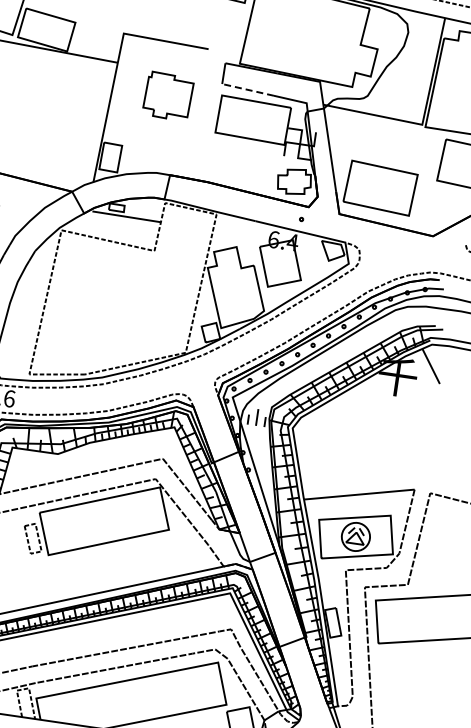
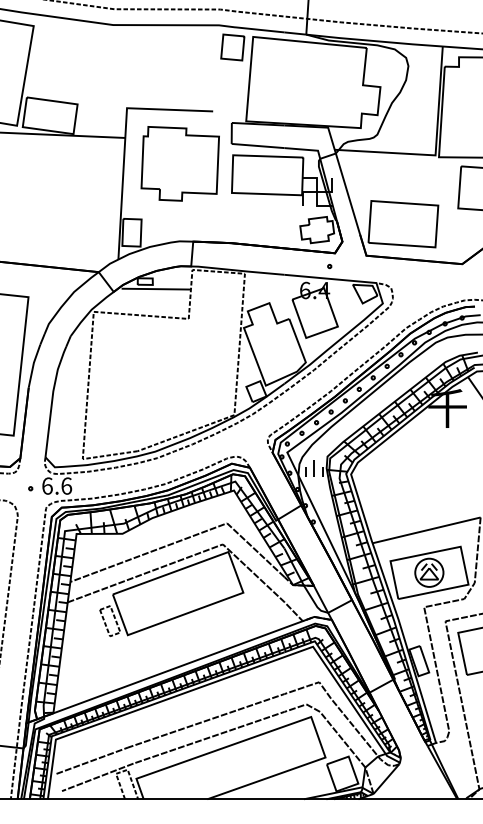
line: (248, 90) -> (258, 146), dashed -> solid
part: (167, 95) -> (179, 163), size x1.67

